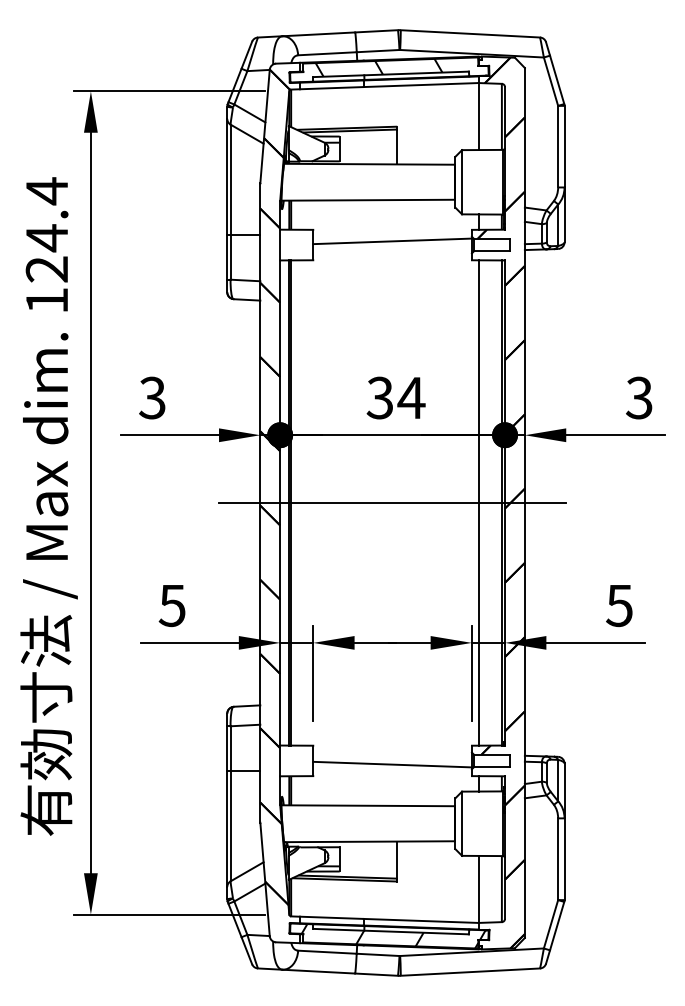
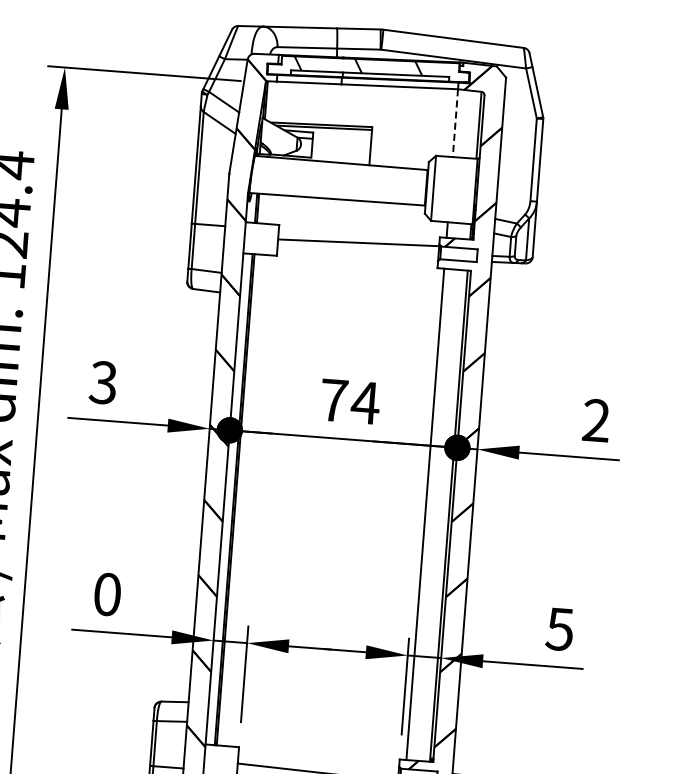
line: (478, 116) -> (455, 123), solid -> dashed
text: (379, 397) -> (333, 399), 34 -> 74
text: (639, 397) -> (596, 420), 3 -> 2
line: (392, 502) -> (338, 507), removed
text: (171, 605) -> (106, 594), 5 -> 0

